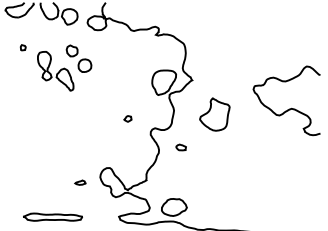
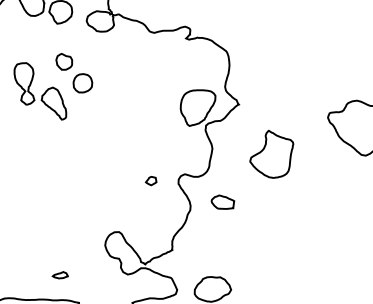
part: (127, 118) -> (150, 180), moved
part: (180, 147) -> (221, 202), size x1.6
part: (80, 182) -> (60, 274), moved

